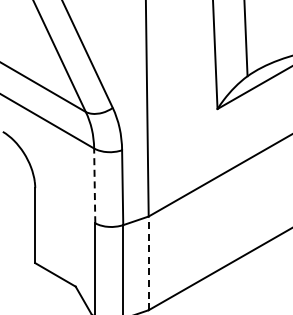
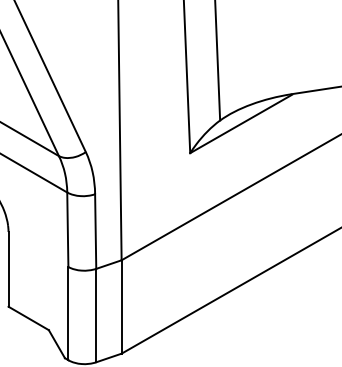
line: (94, 185) -> (67, 229), dashed -> solid
line: (148, 262) -> (121, 306), dashed -> solid

